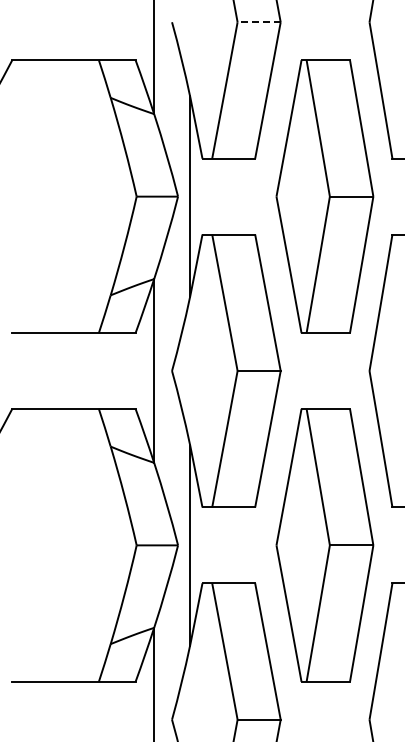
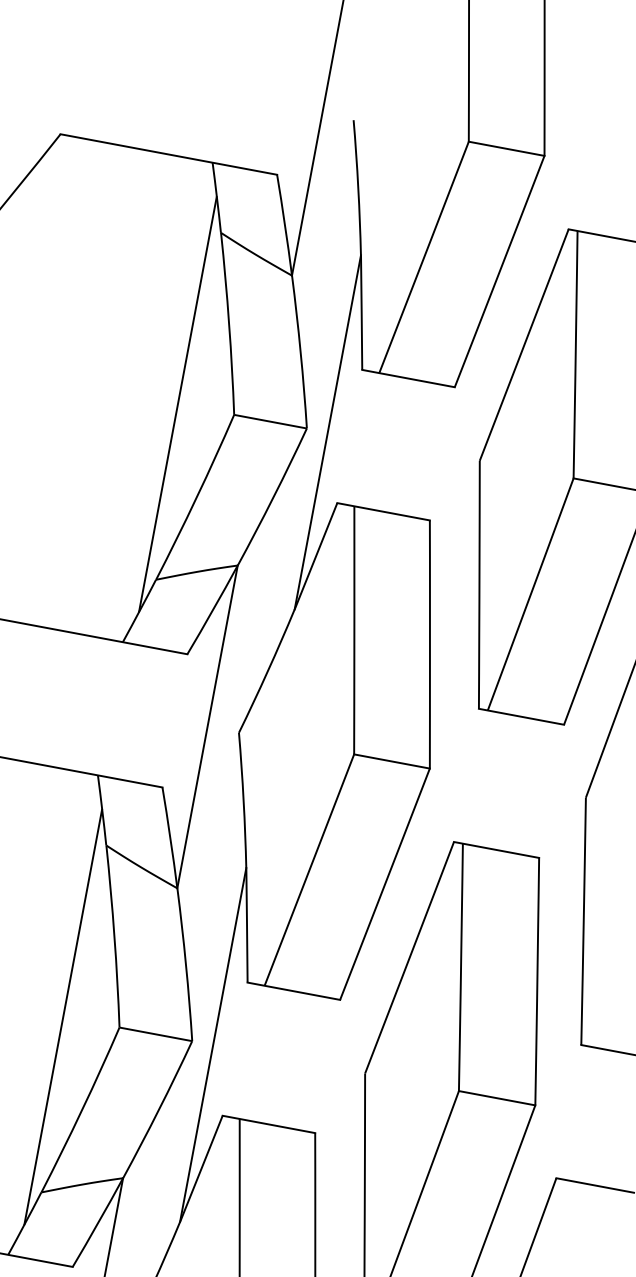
line: (259, 22) -> (507, 149), dashed -> solid
line: (104, 196) -> (177, 404), added
line: (104, 545) -> (62, 1017), added

